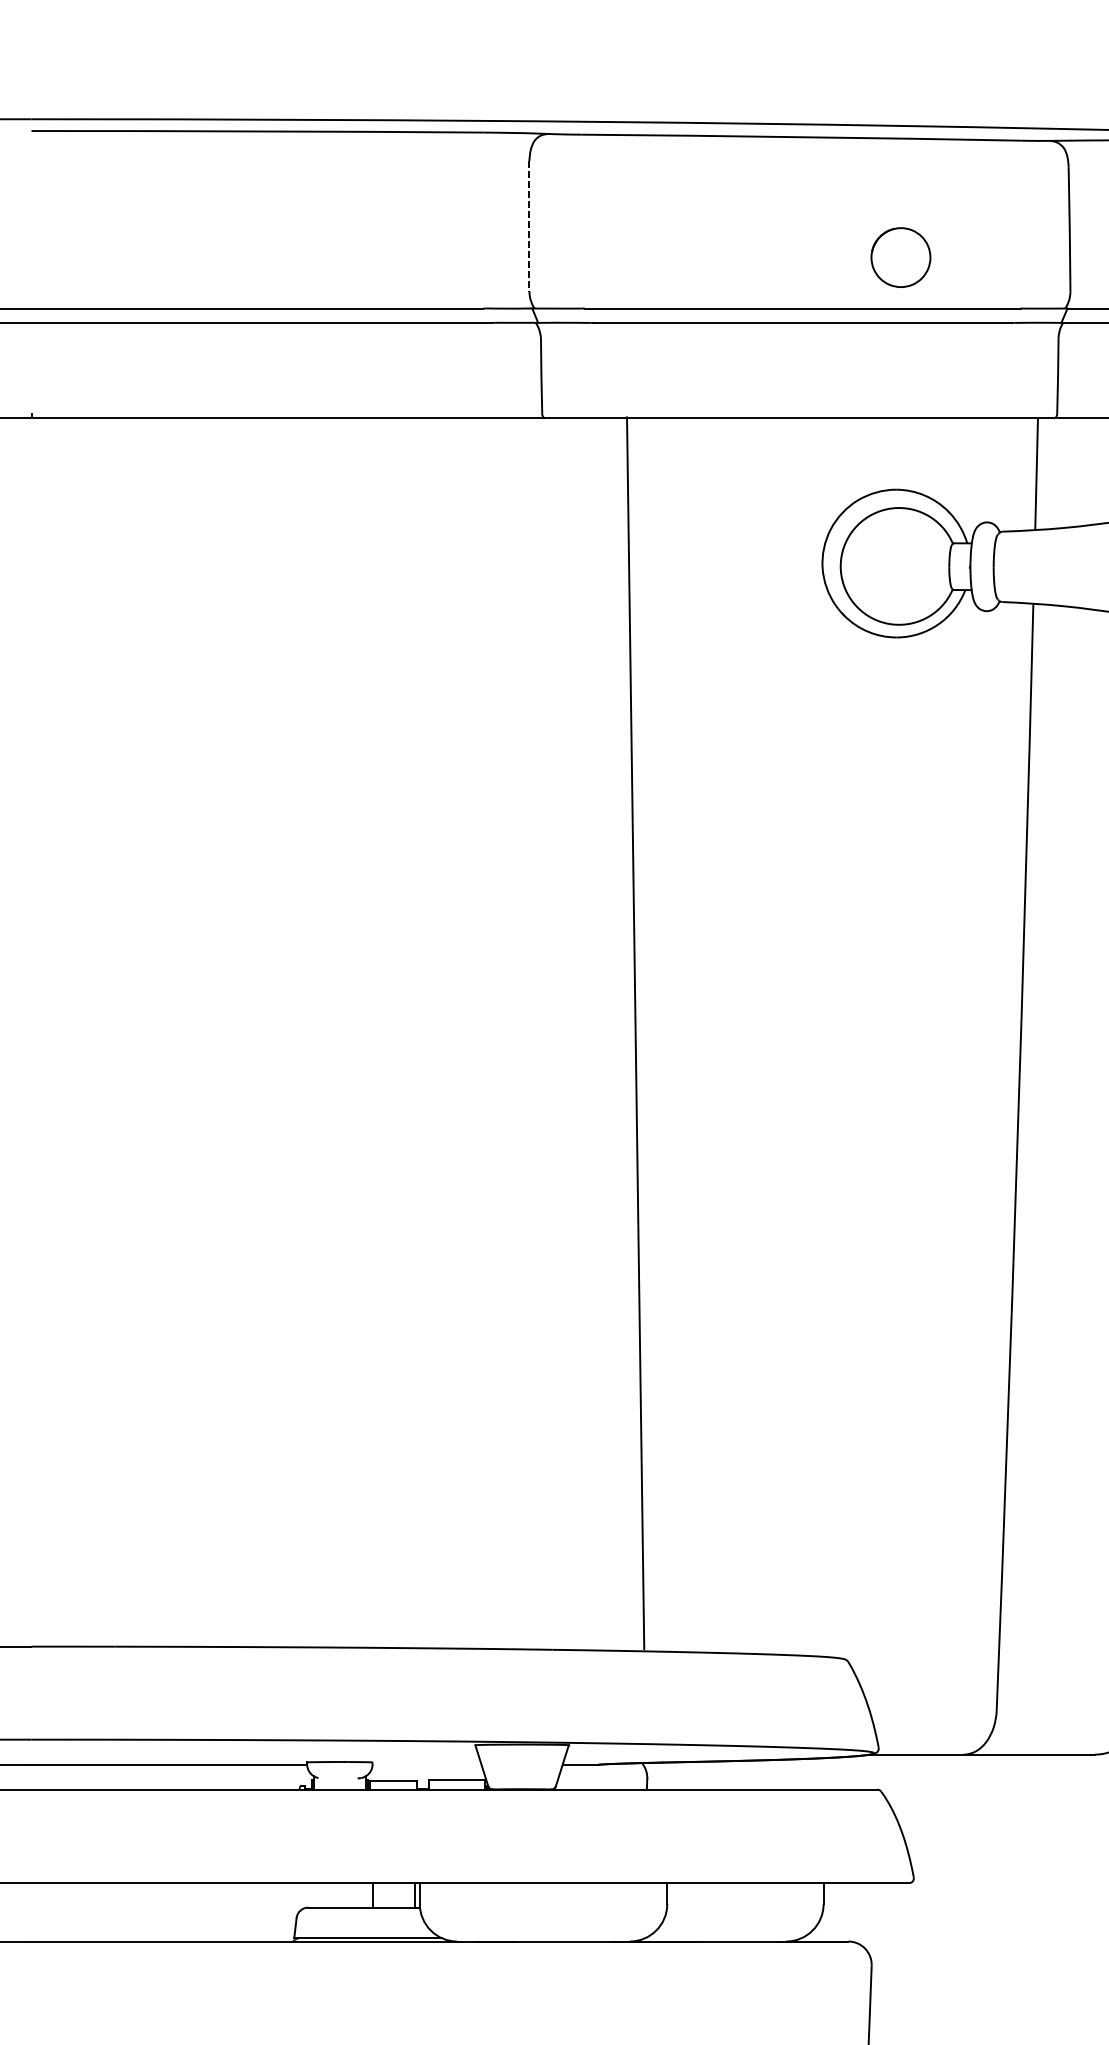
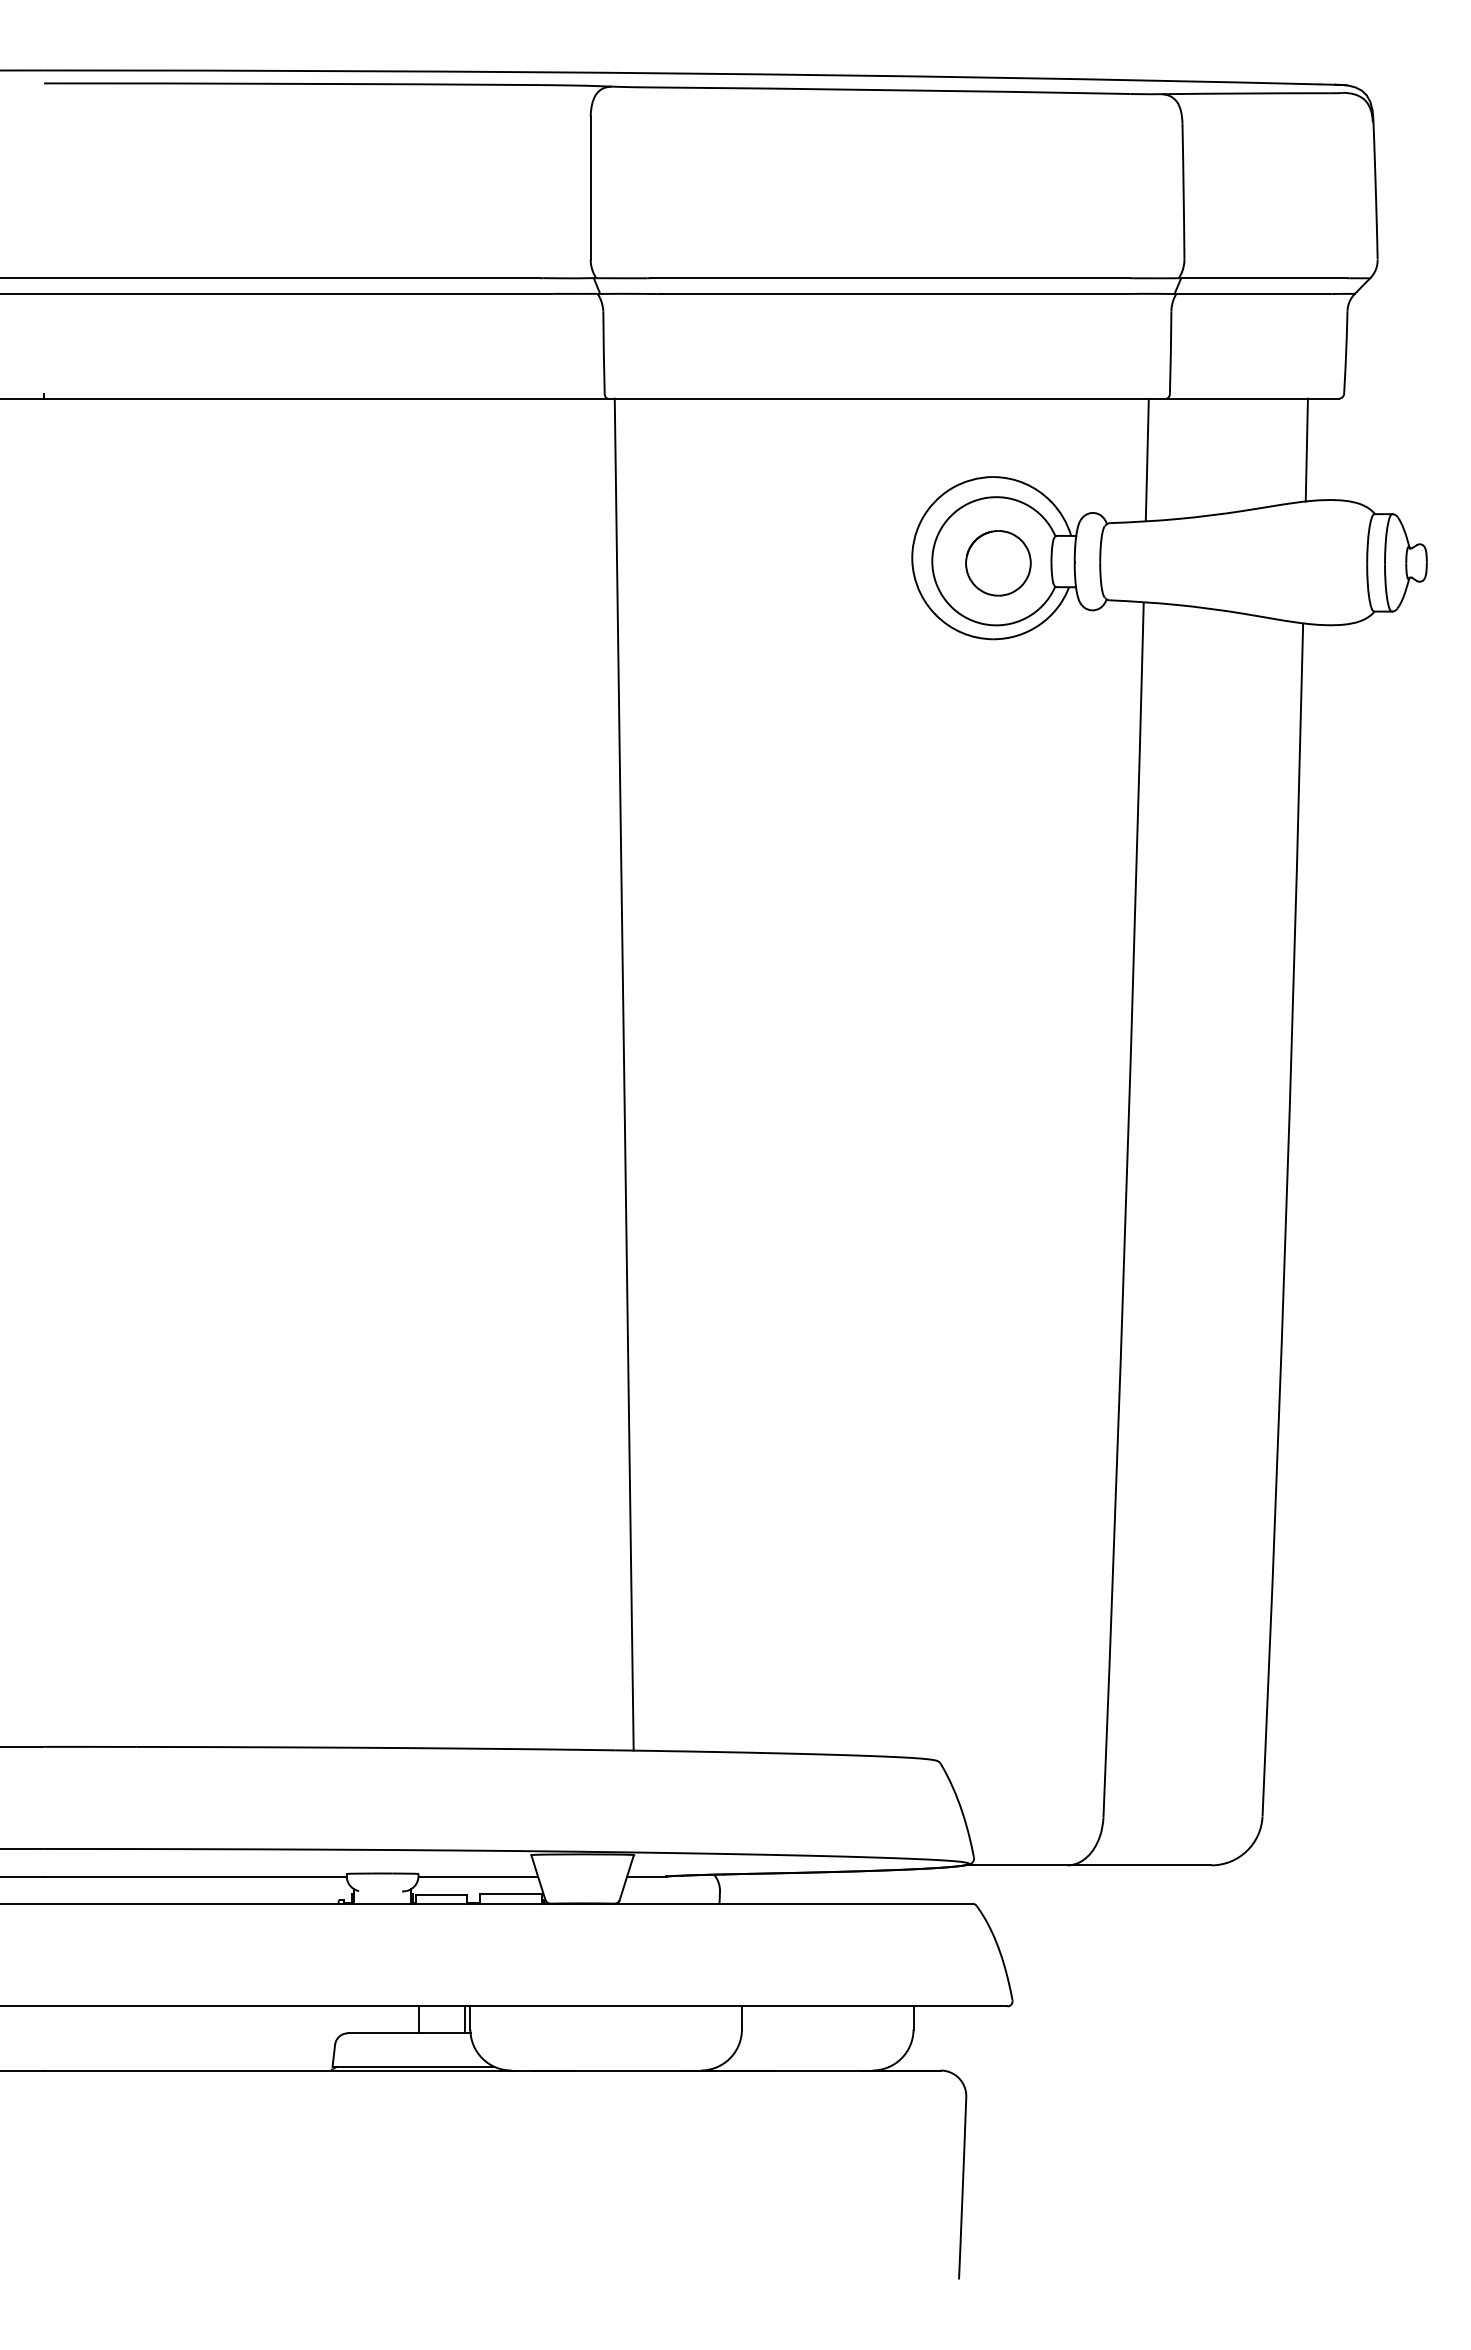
line: (529, 226) -> (590, 188), dashed -> solid
part: (901, 257) -> (998, 563), moved
line: (634, 1033) -> (623, 1074), moved
line: (427, 1764) -> (478, 1876), added

